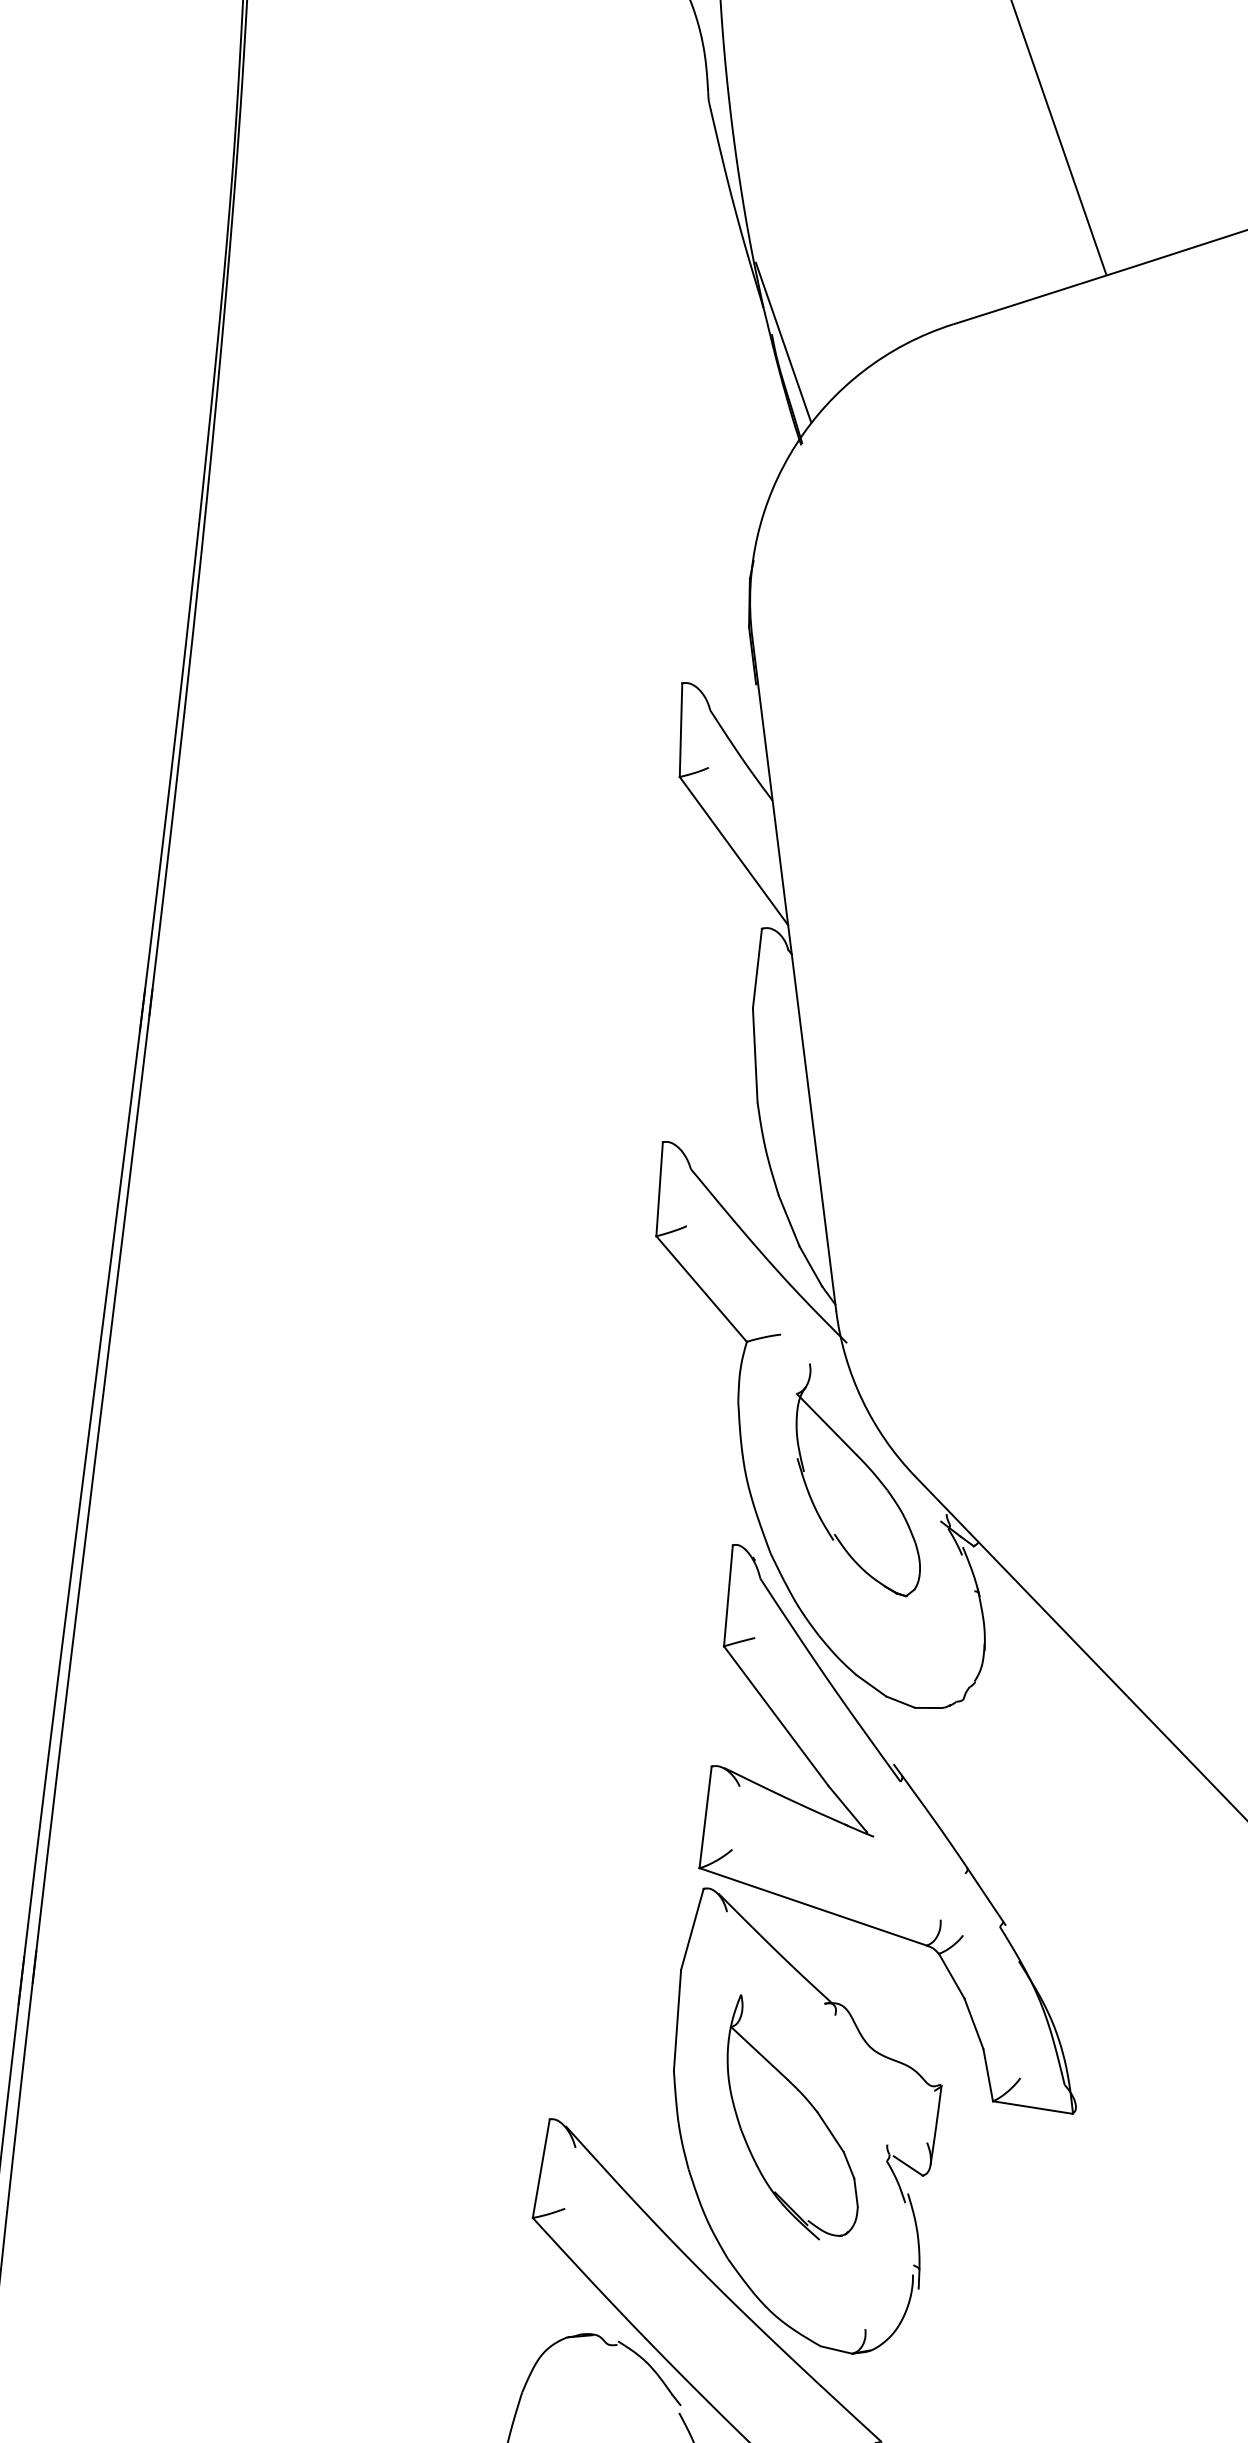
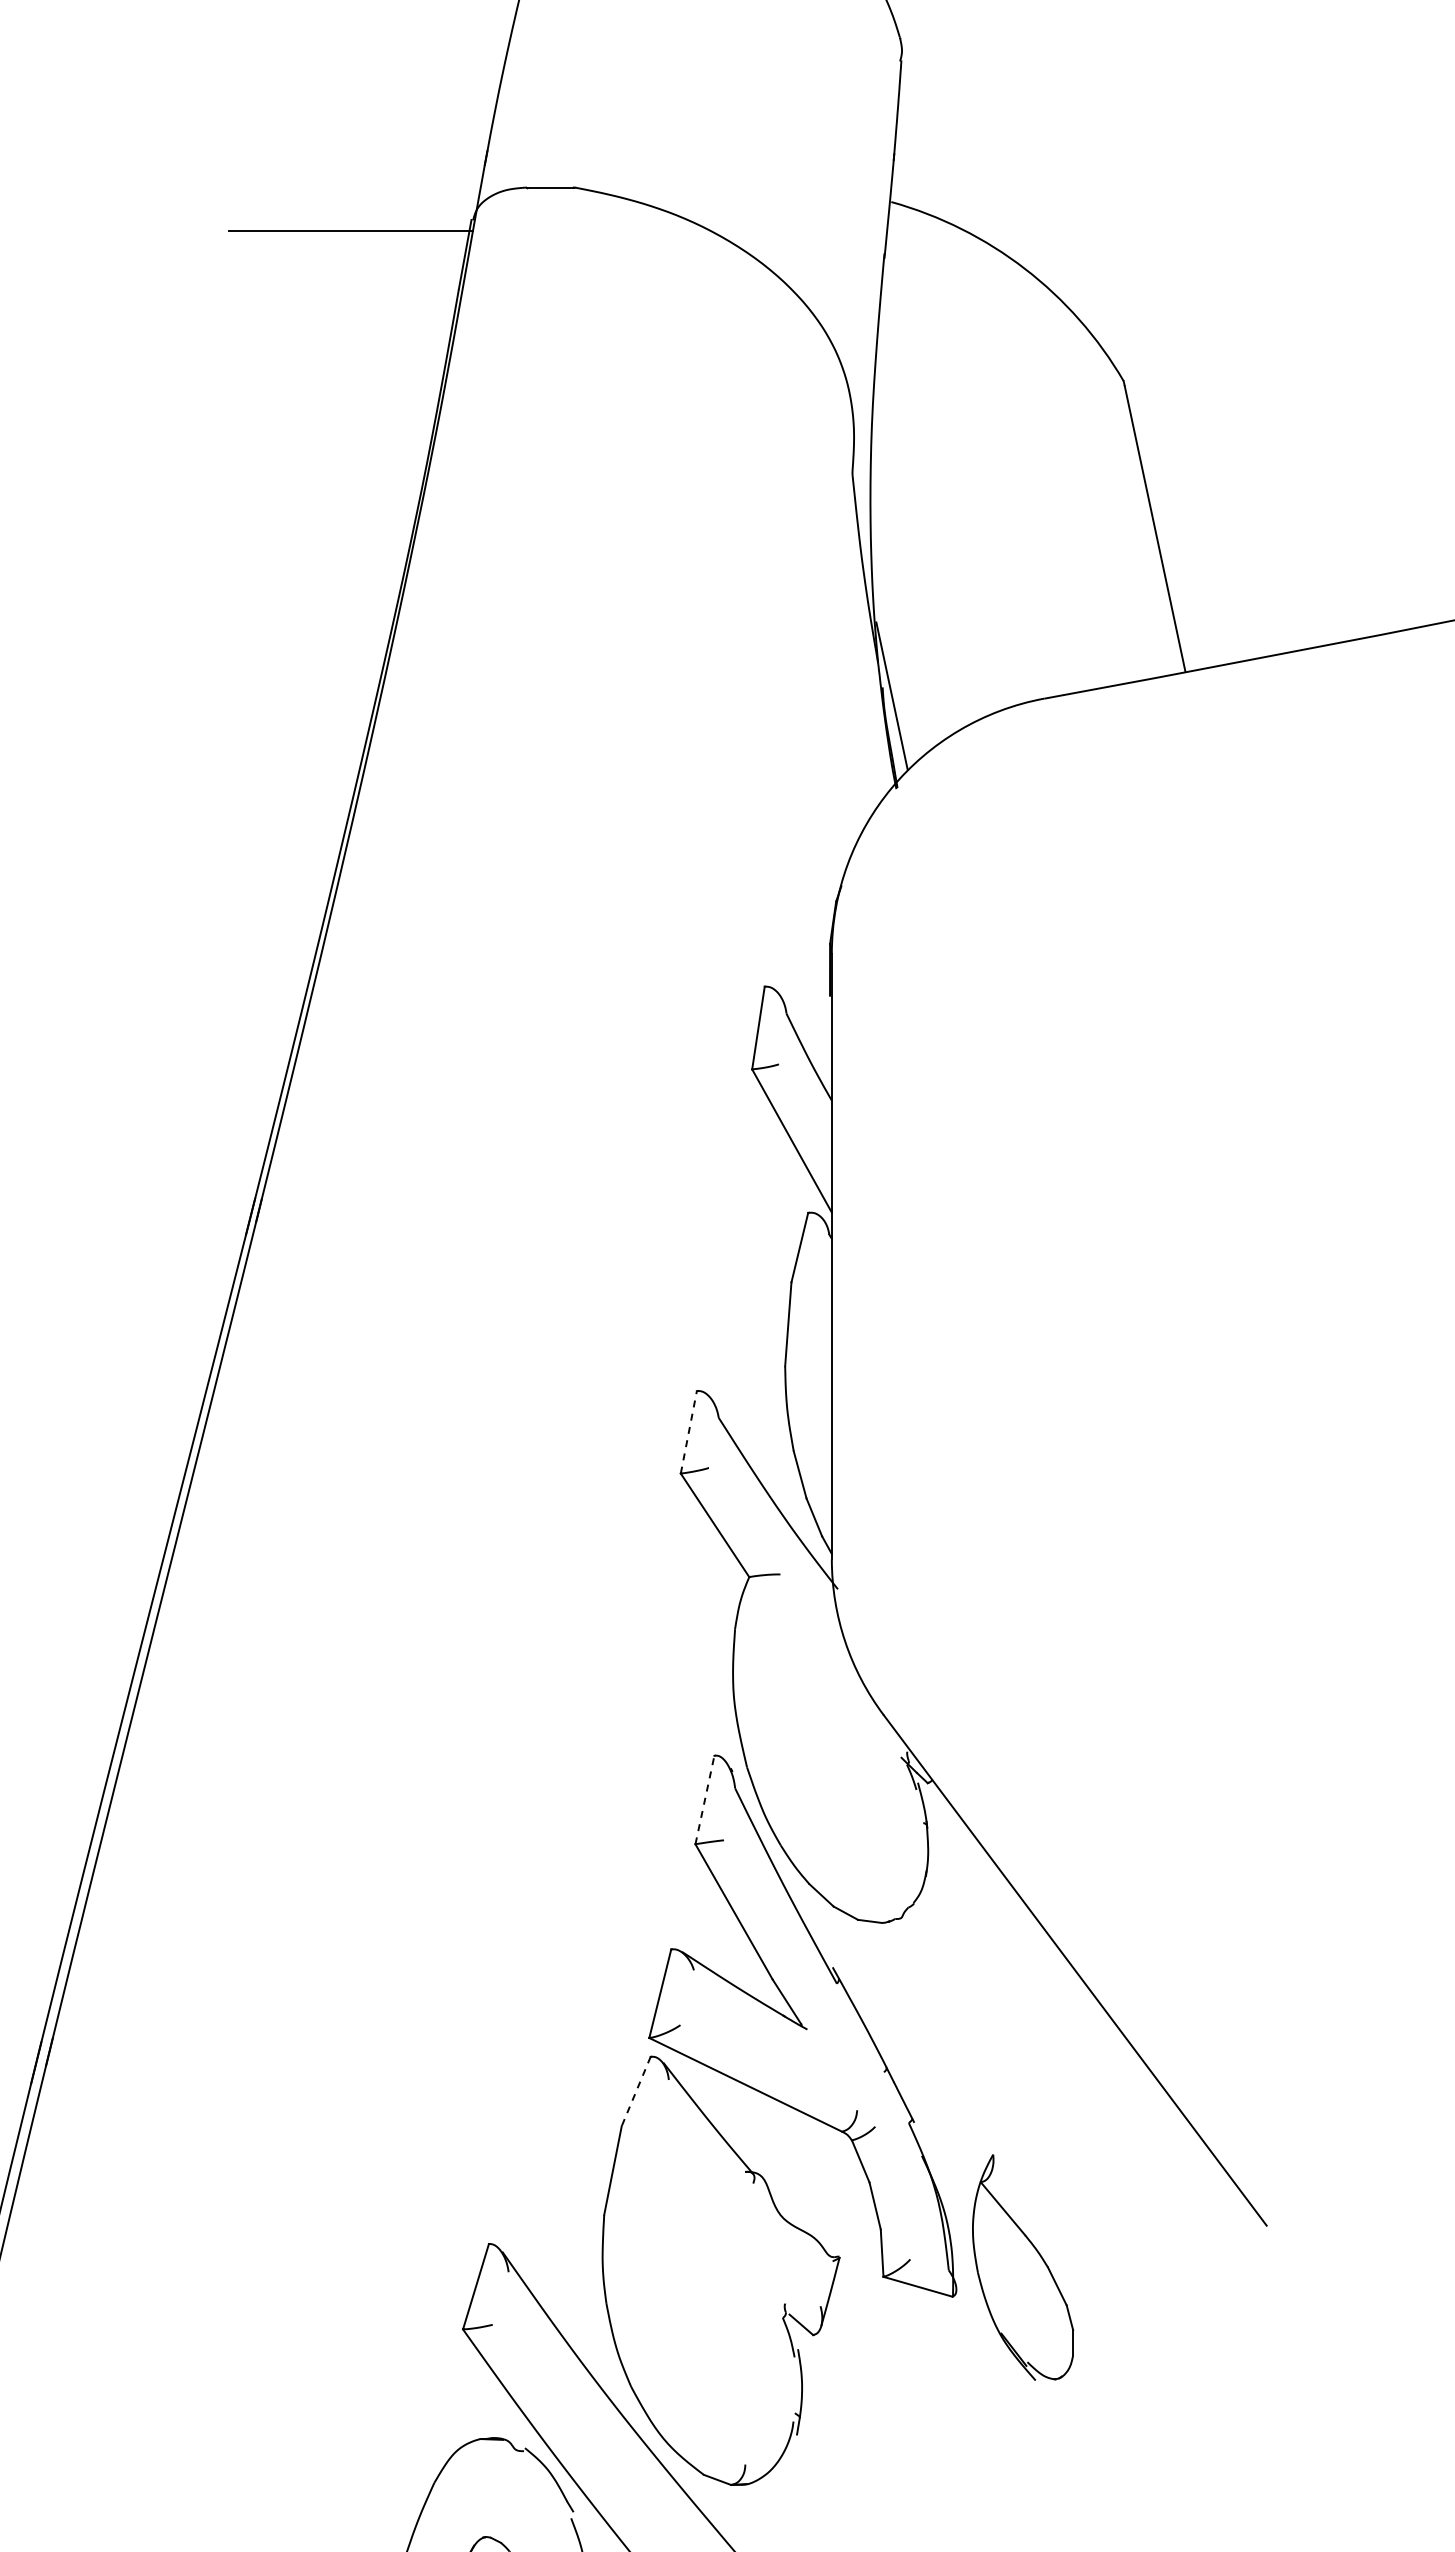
line: (659, 1188) -> (688, 1431), solid -> dashed
part: (854, 1480) -> (829, 1711), removed
line: (728, 1595) -> (705, 1799), solid -> dashed
line: (692, 1929) -> (636, 2091), solid -> dashed
part: (790, 2115) -> (1023, 2267), moved

